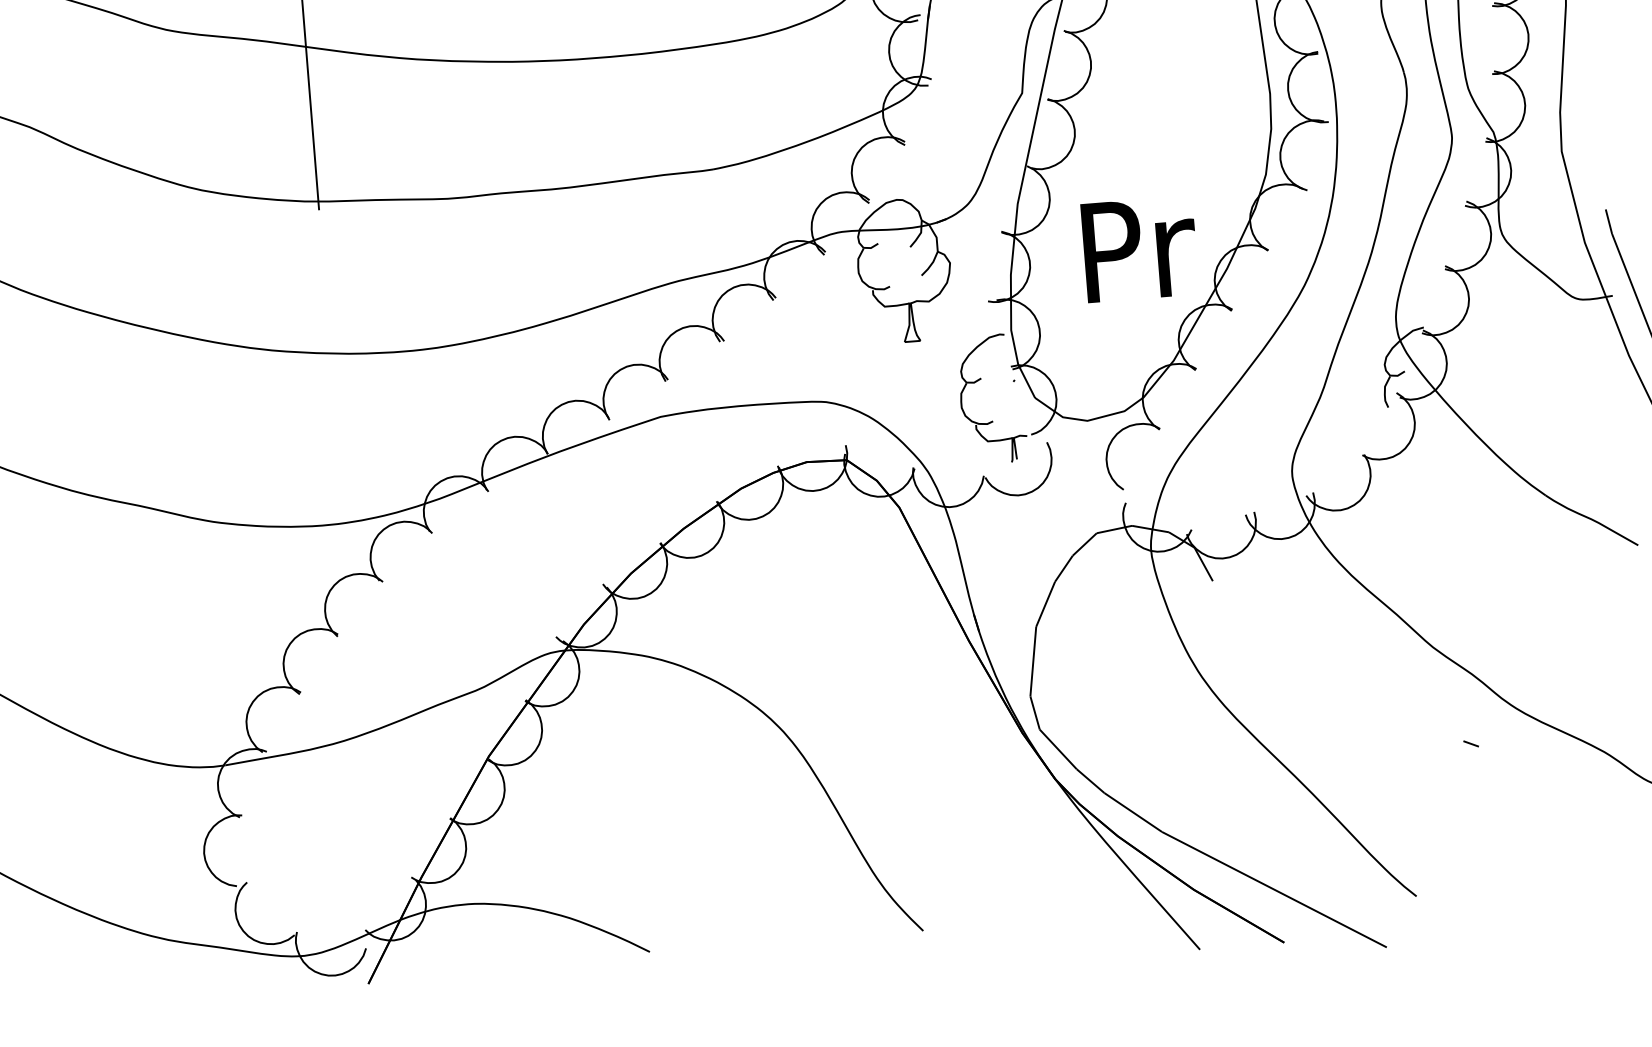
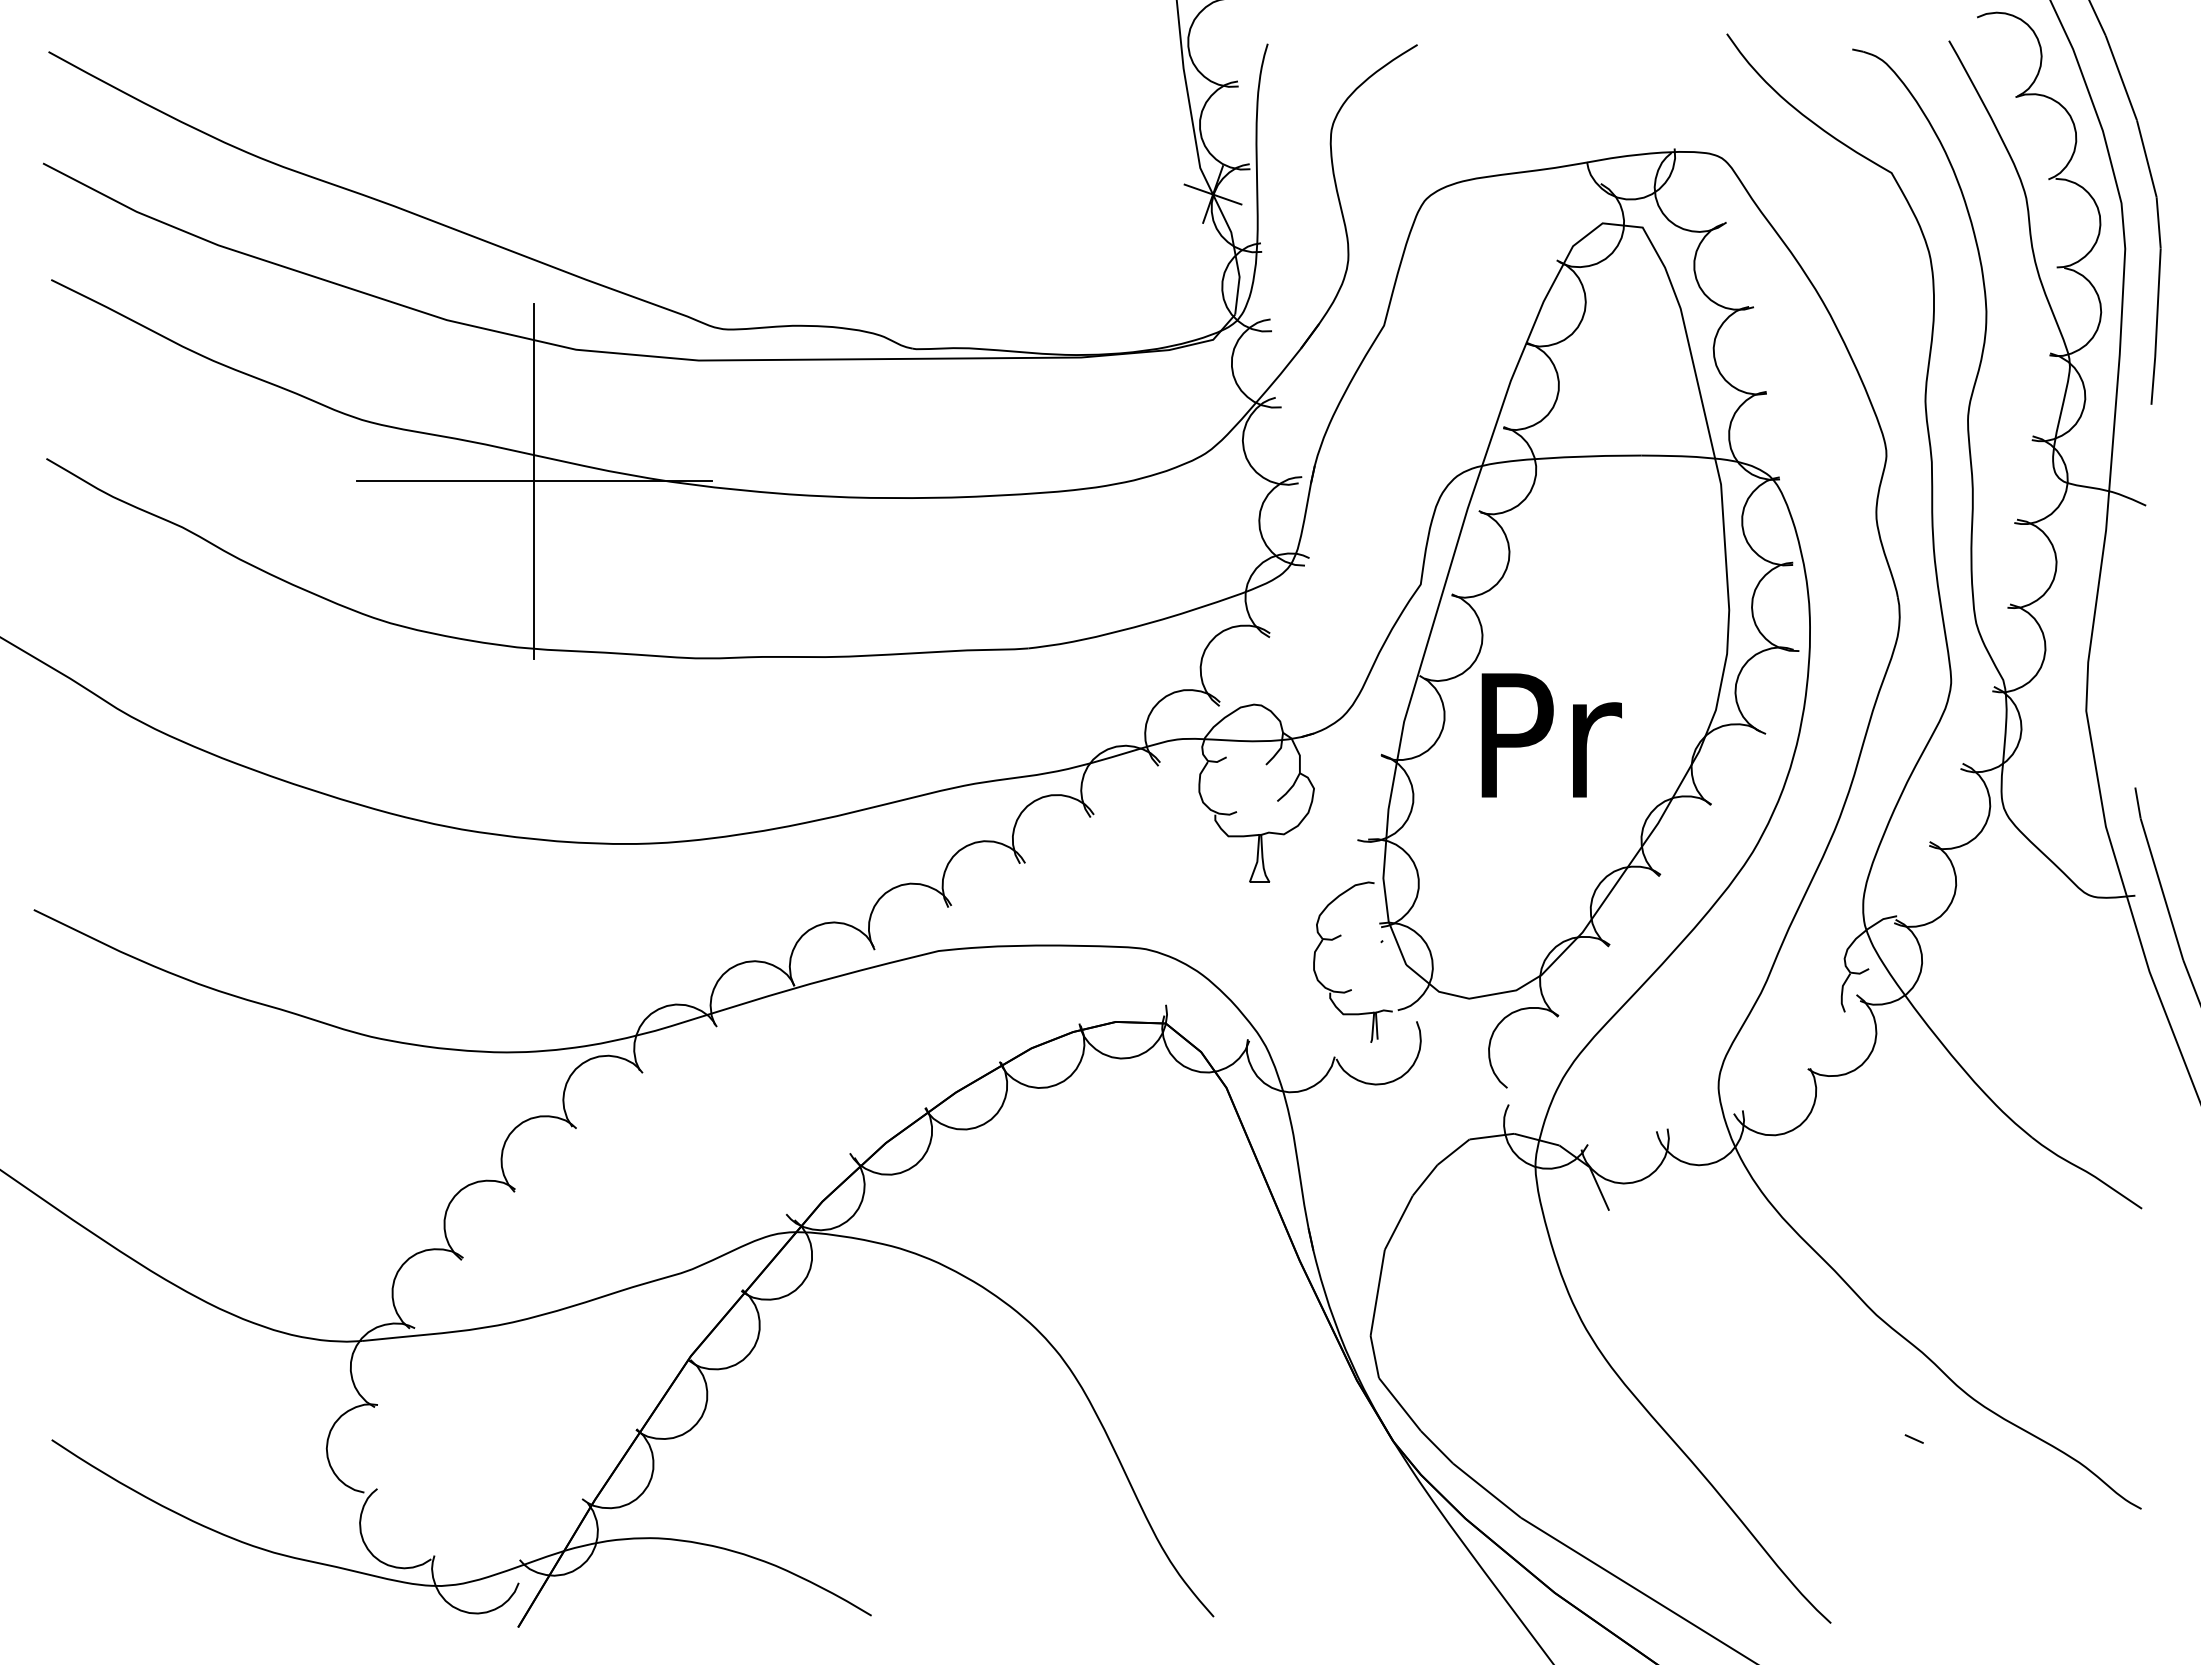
line: (307, 67) -> (534, 481), added
text: (1139, 249) -> (1551, 735), moved

